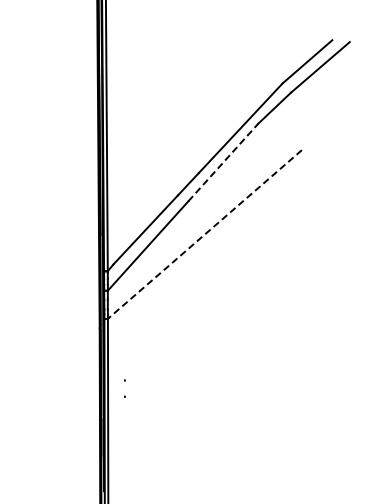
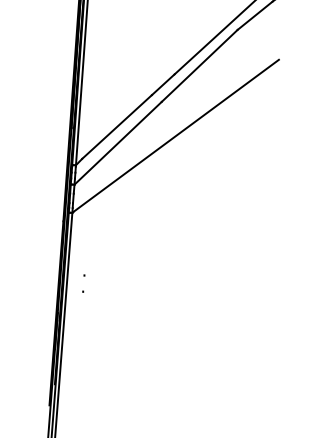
line: (223, 162) -> (199, 65), dashed -> solid
line: (205, 234) -> (176, 136), dashed -> solid

